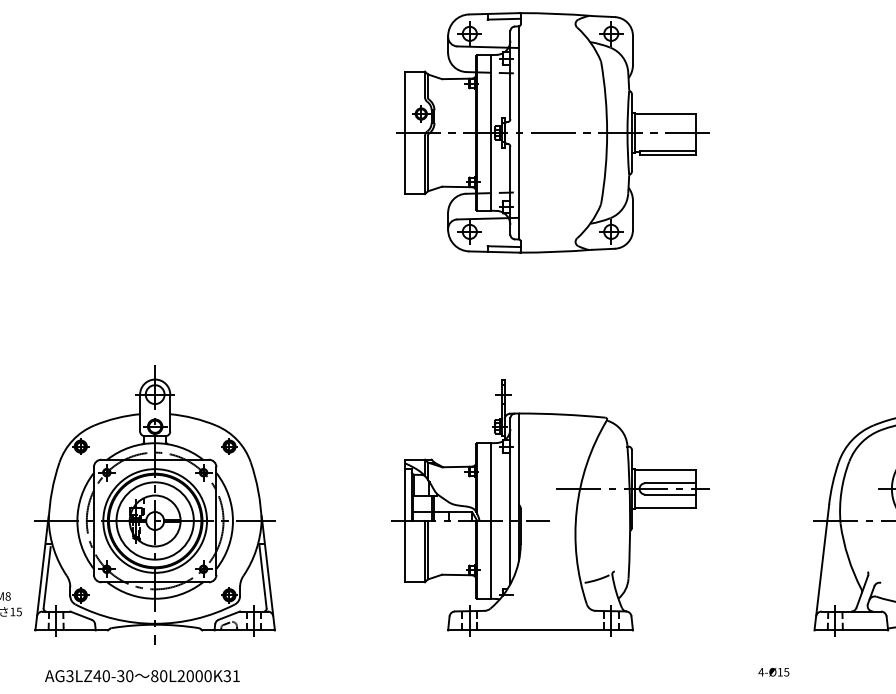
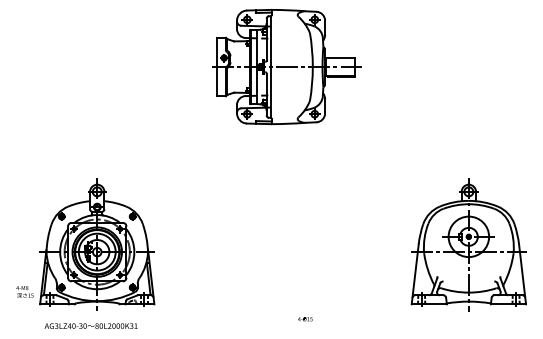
part: (549, 507) -> (285, 245), removed
text: (774, 672) -> (305, 319), moved

